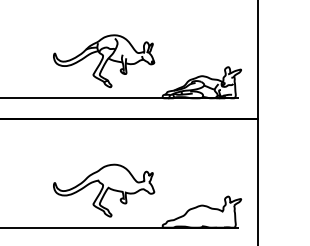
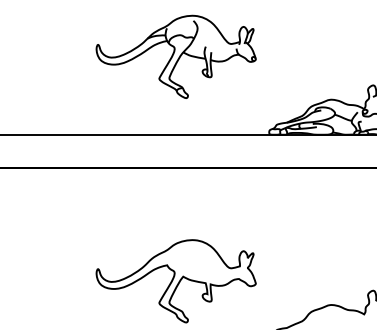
part: (104, 61) -> (176, 57), moved

